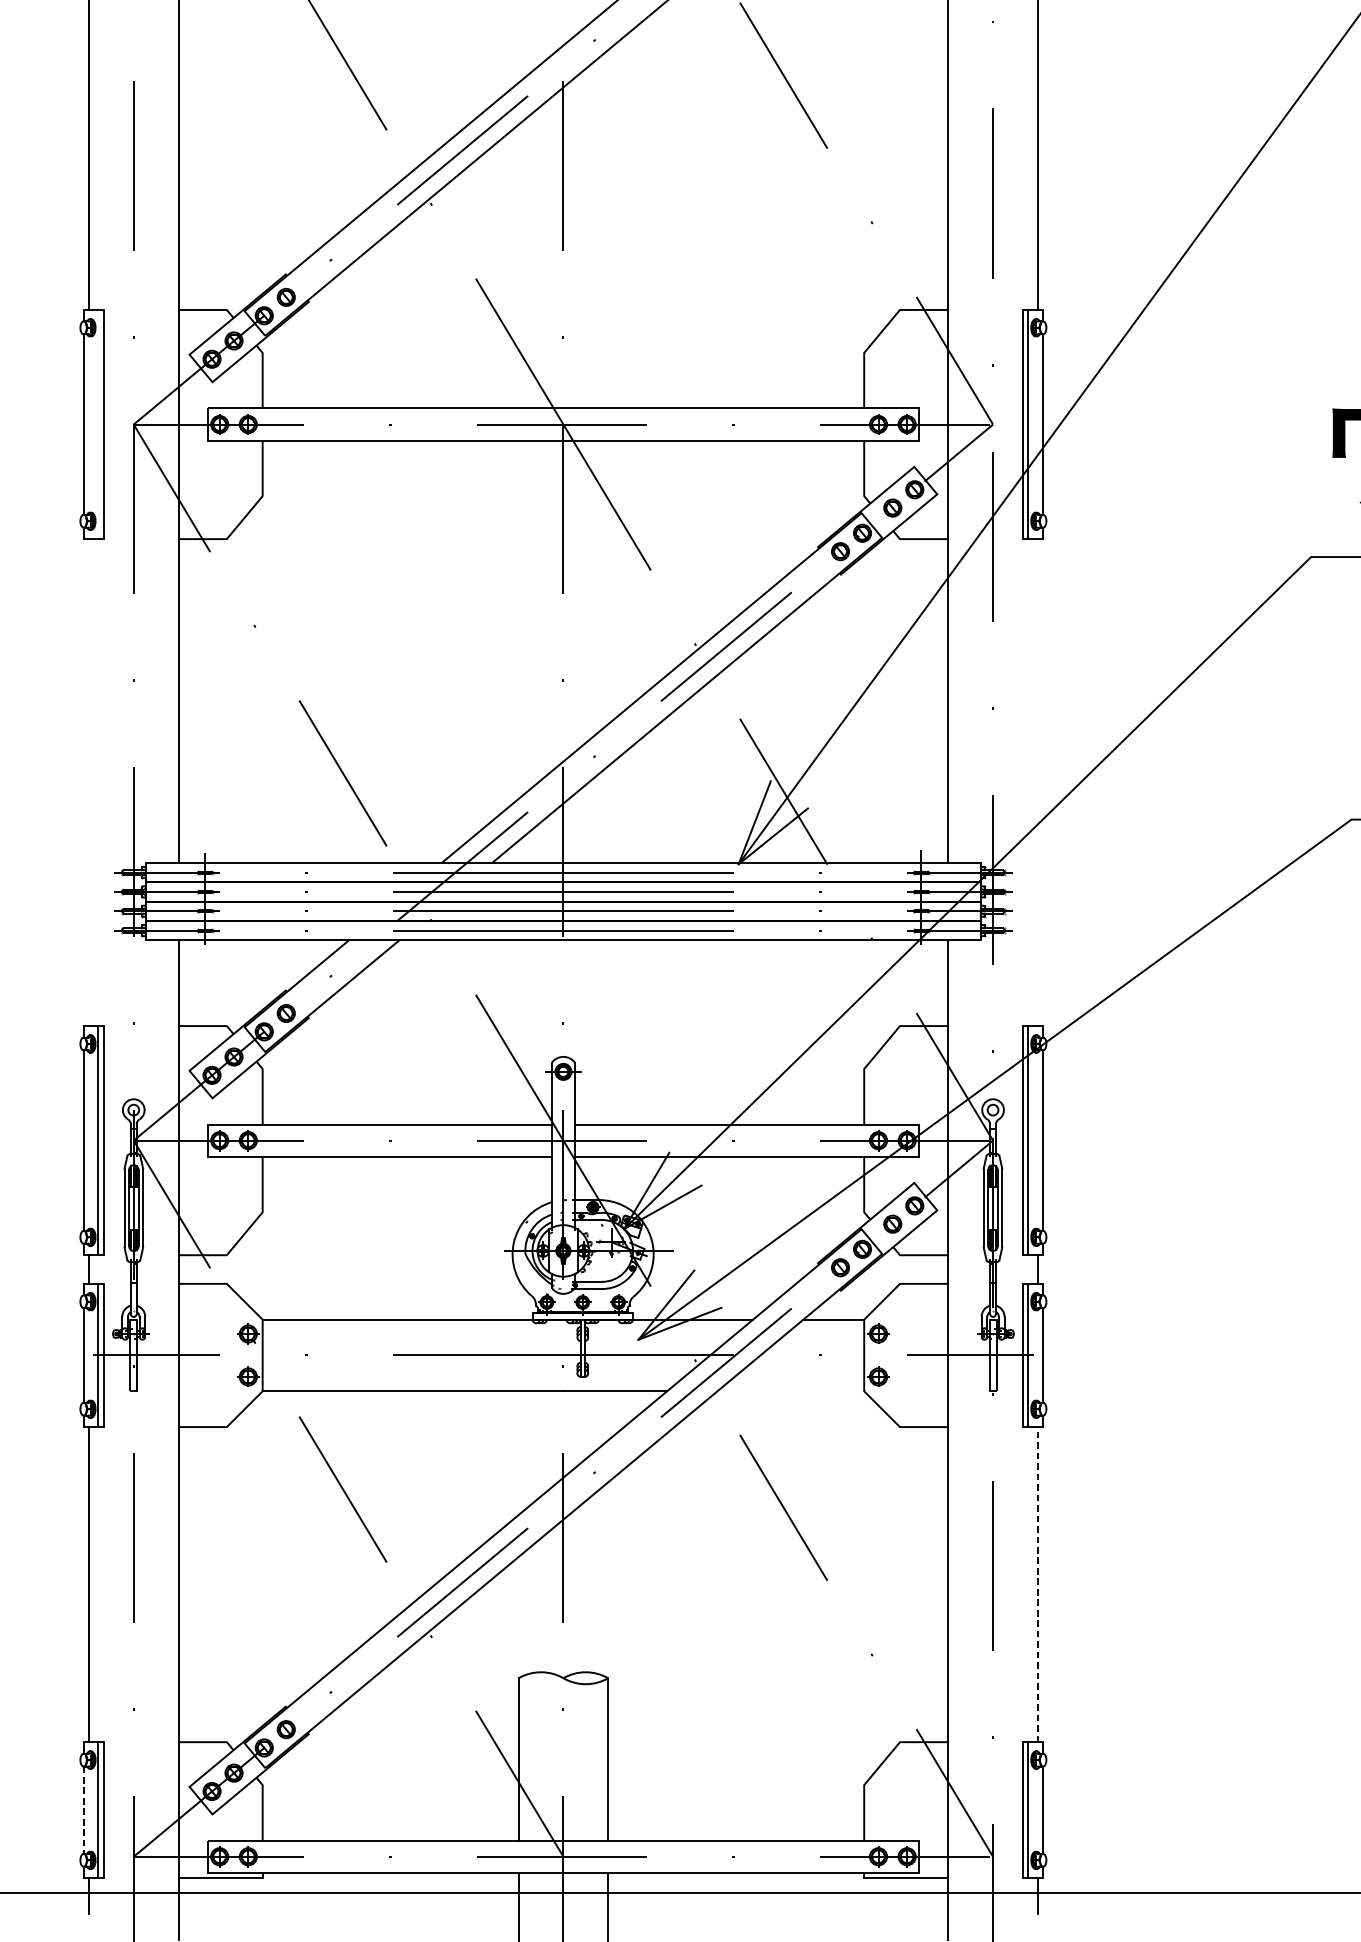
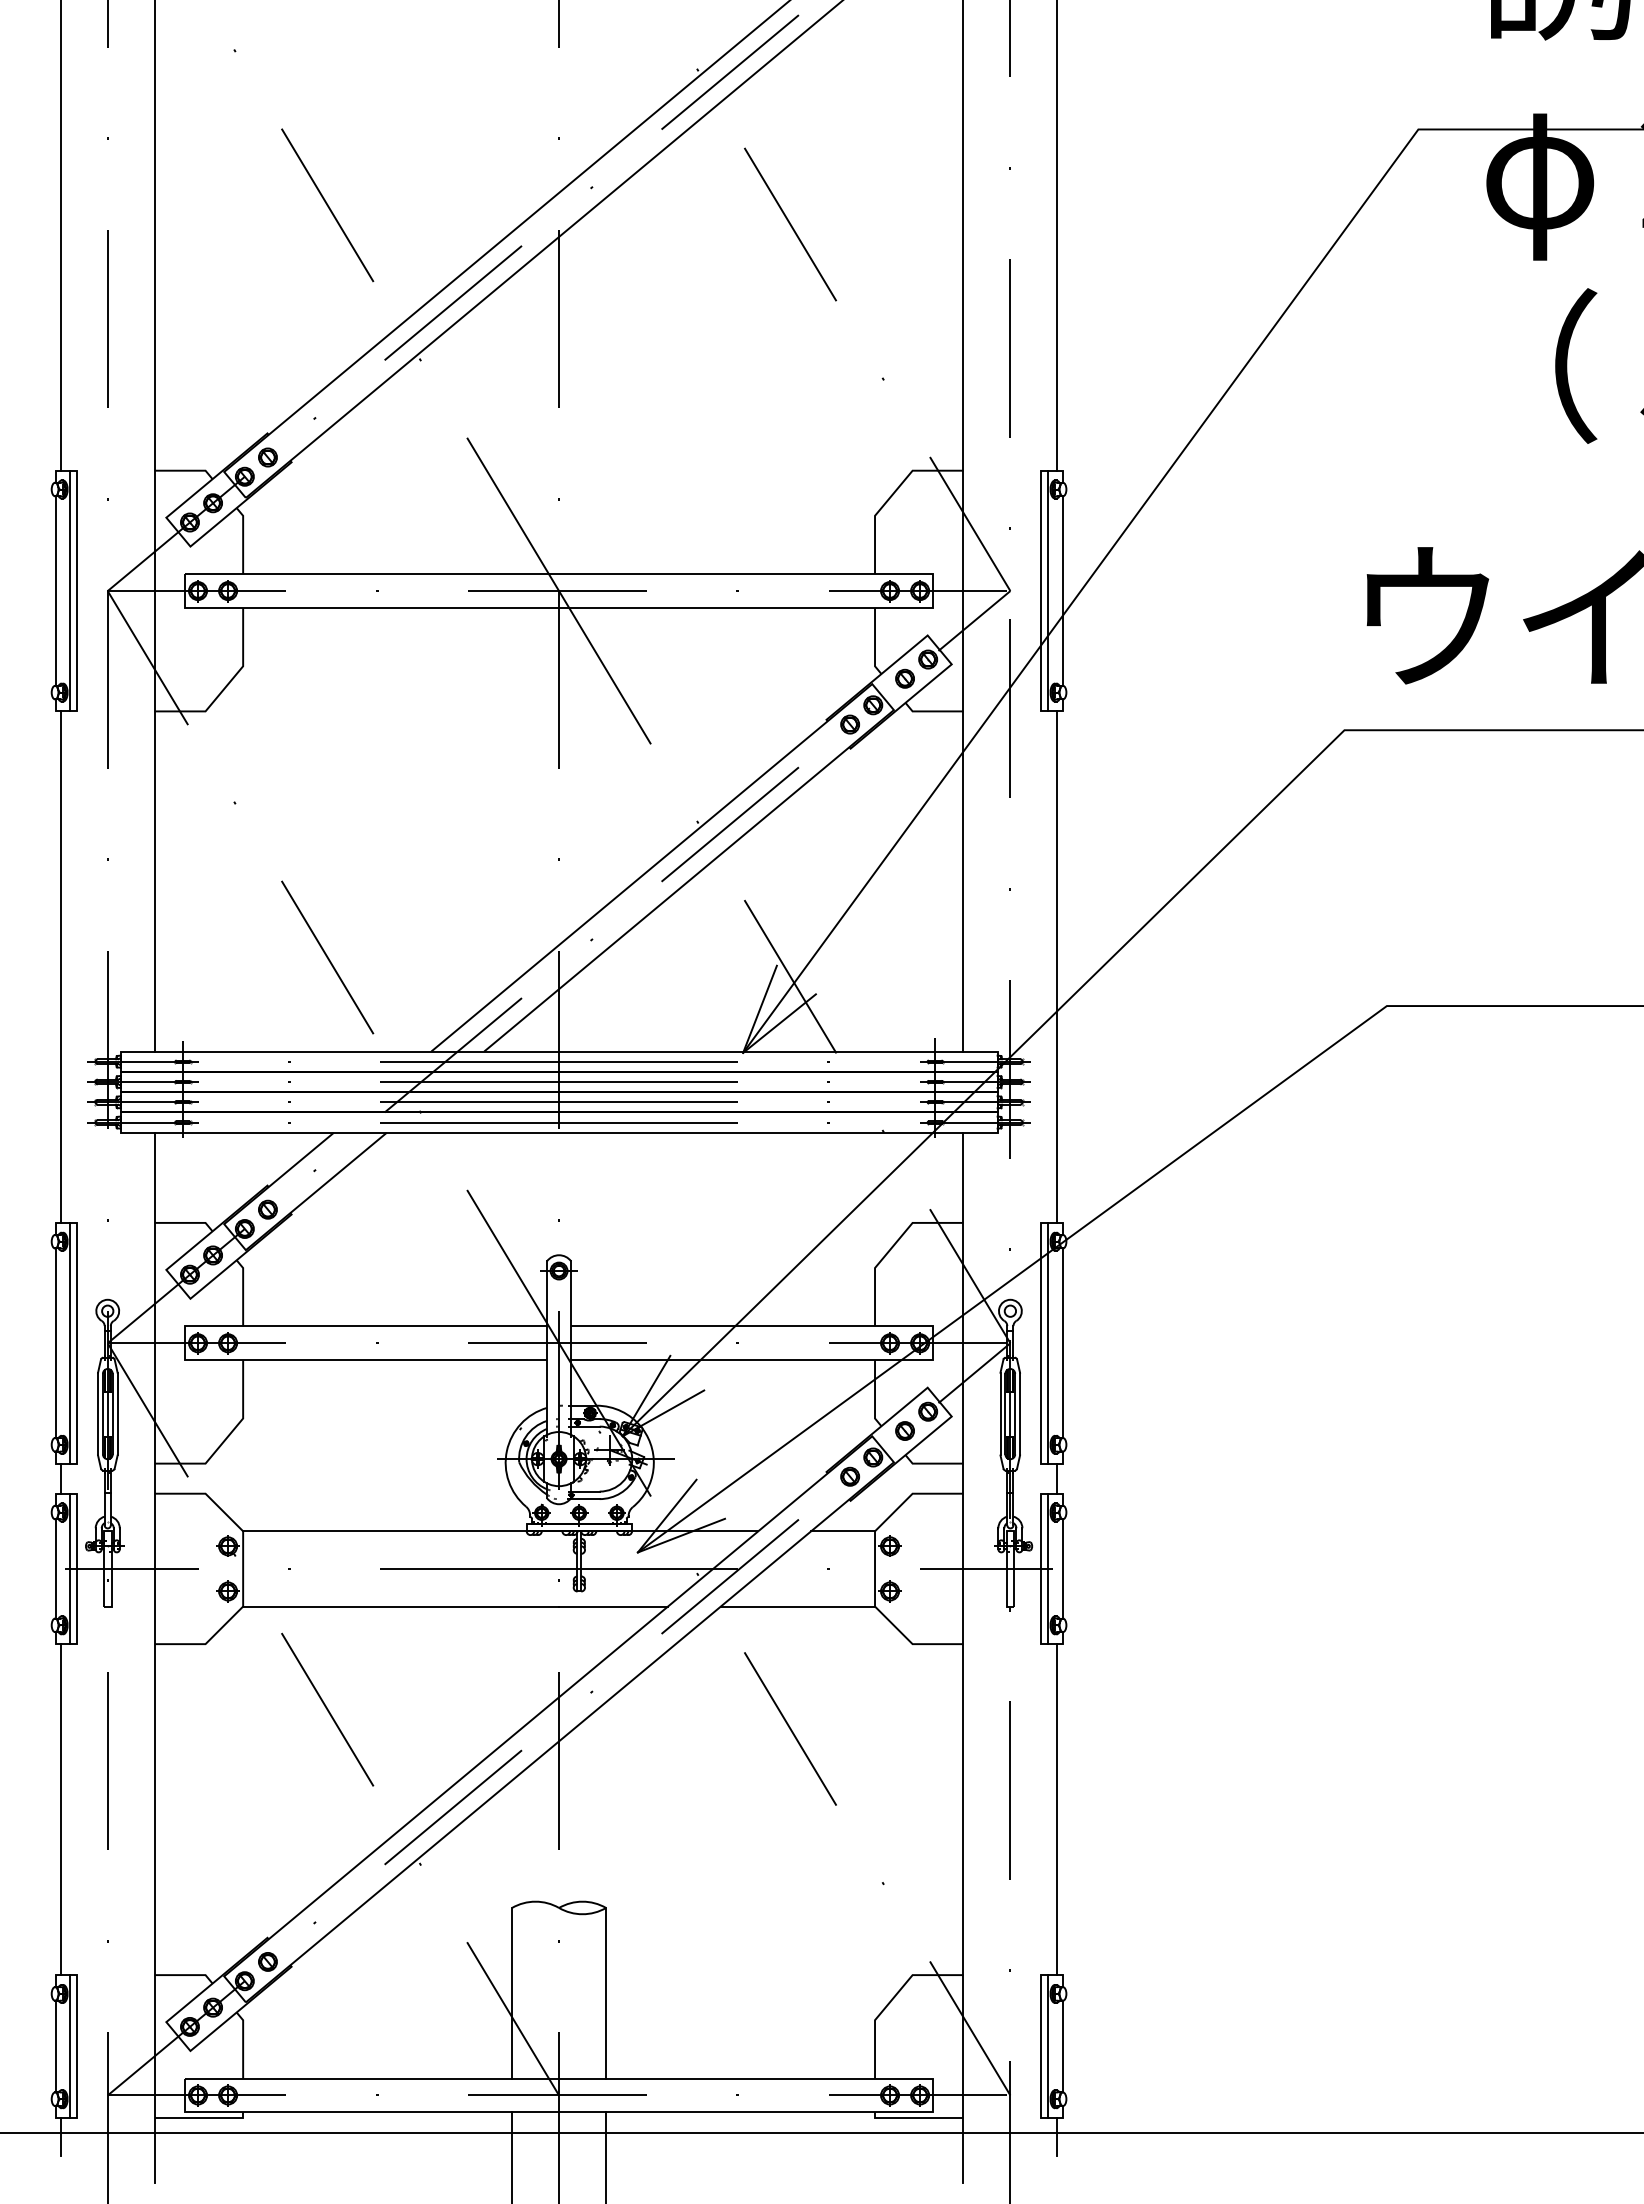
line: (97, 424) -> (69, 590), added
line: (88, 781) -> (60, 966), added
line: (1037, 781) -> (1057, 966), added
line: (790, 1391) -> (797, 1606), added
line: (1037, 1584) -> (1057, 1809), dashed -> solid
line: (84, 1810) -> (55, 2046), dashed -> solid

